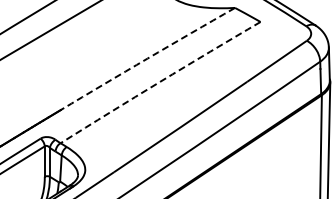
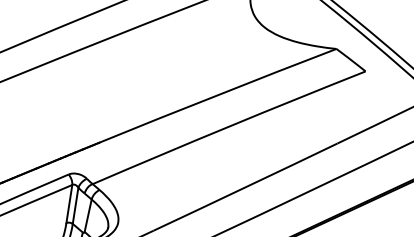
arc: (147, 58) -> (217, 95), dashed -> solid
arc: (160, 81) -> (229, 126), dashed -> solid

